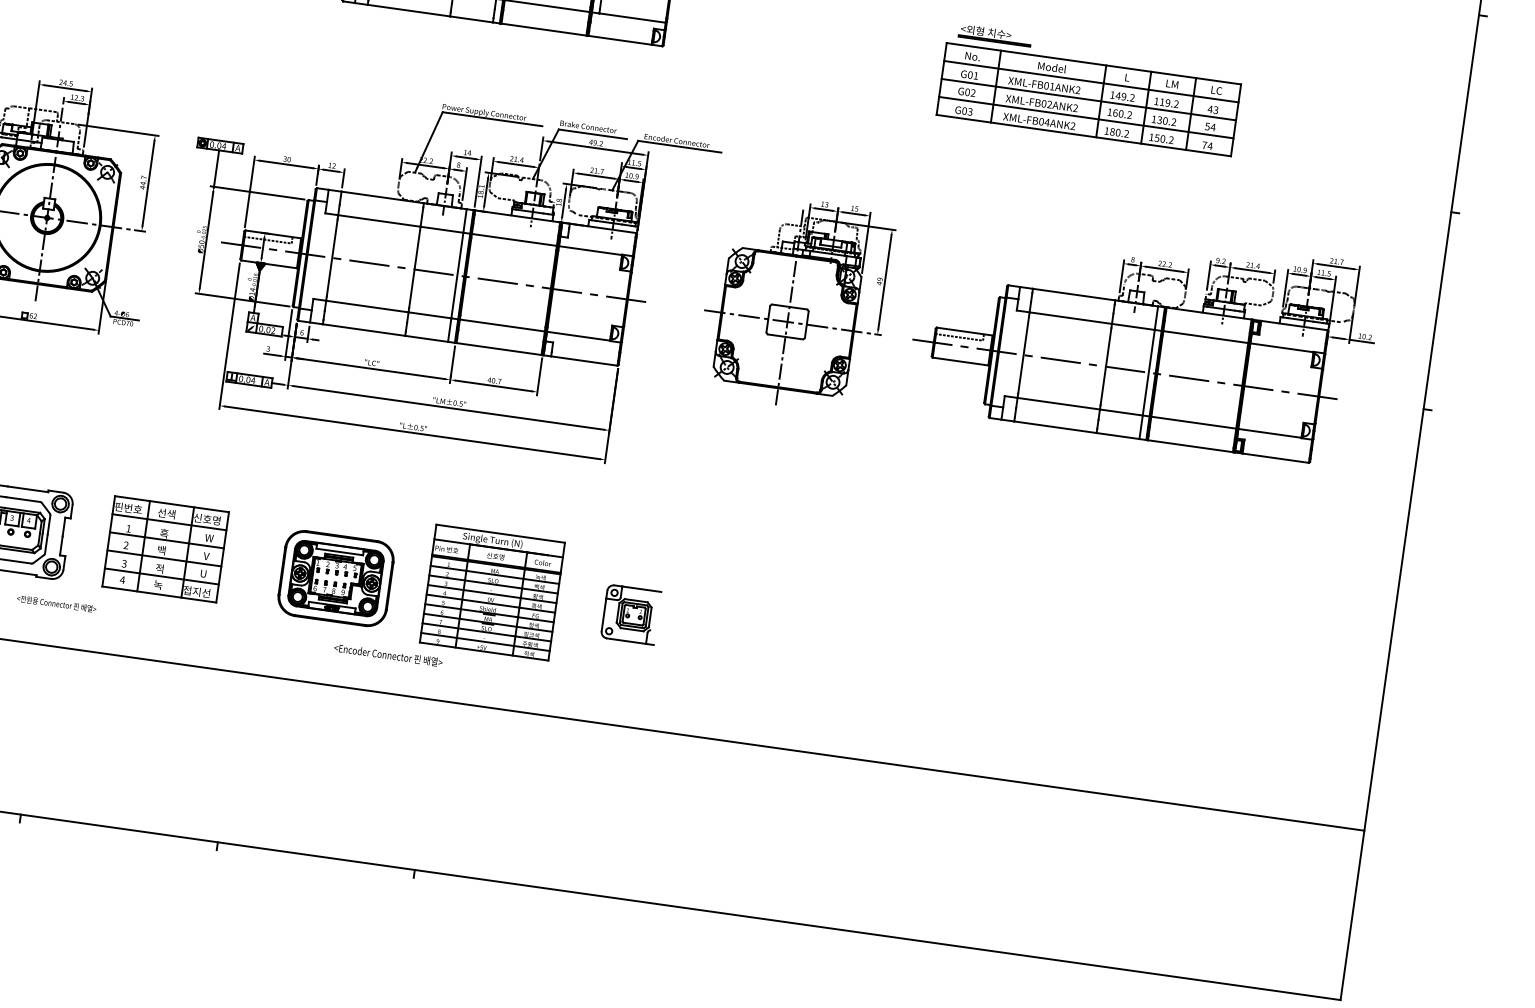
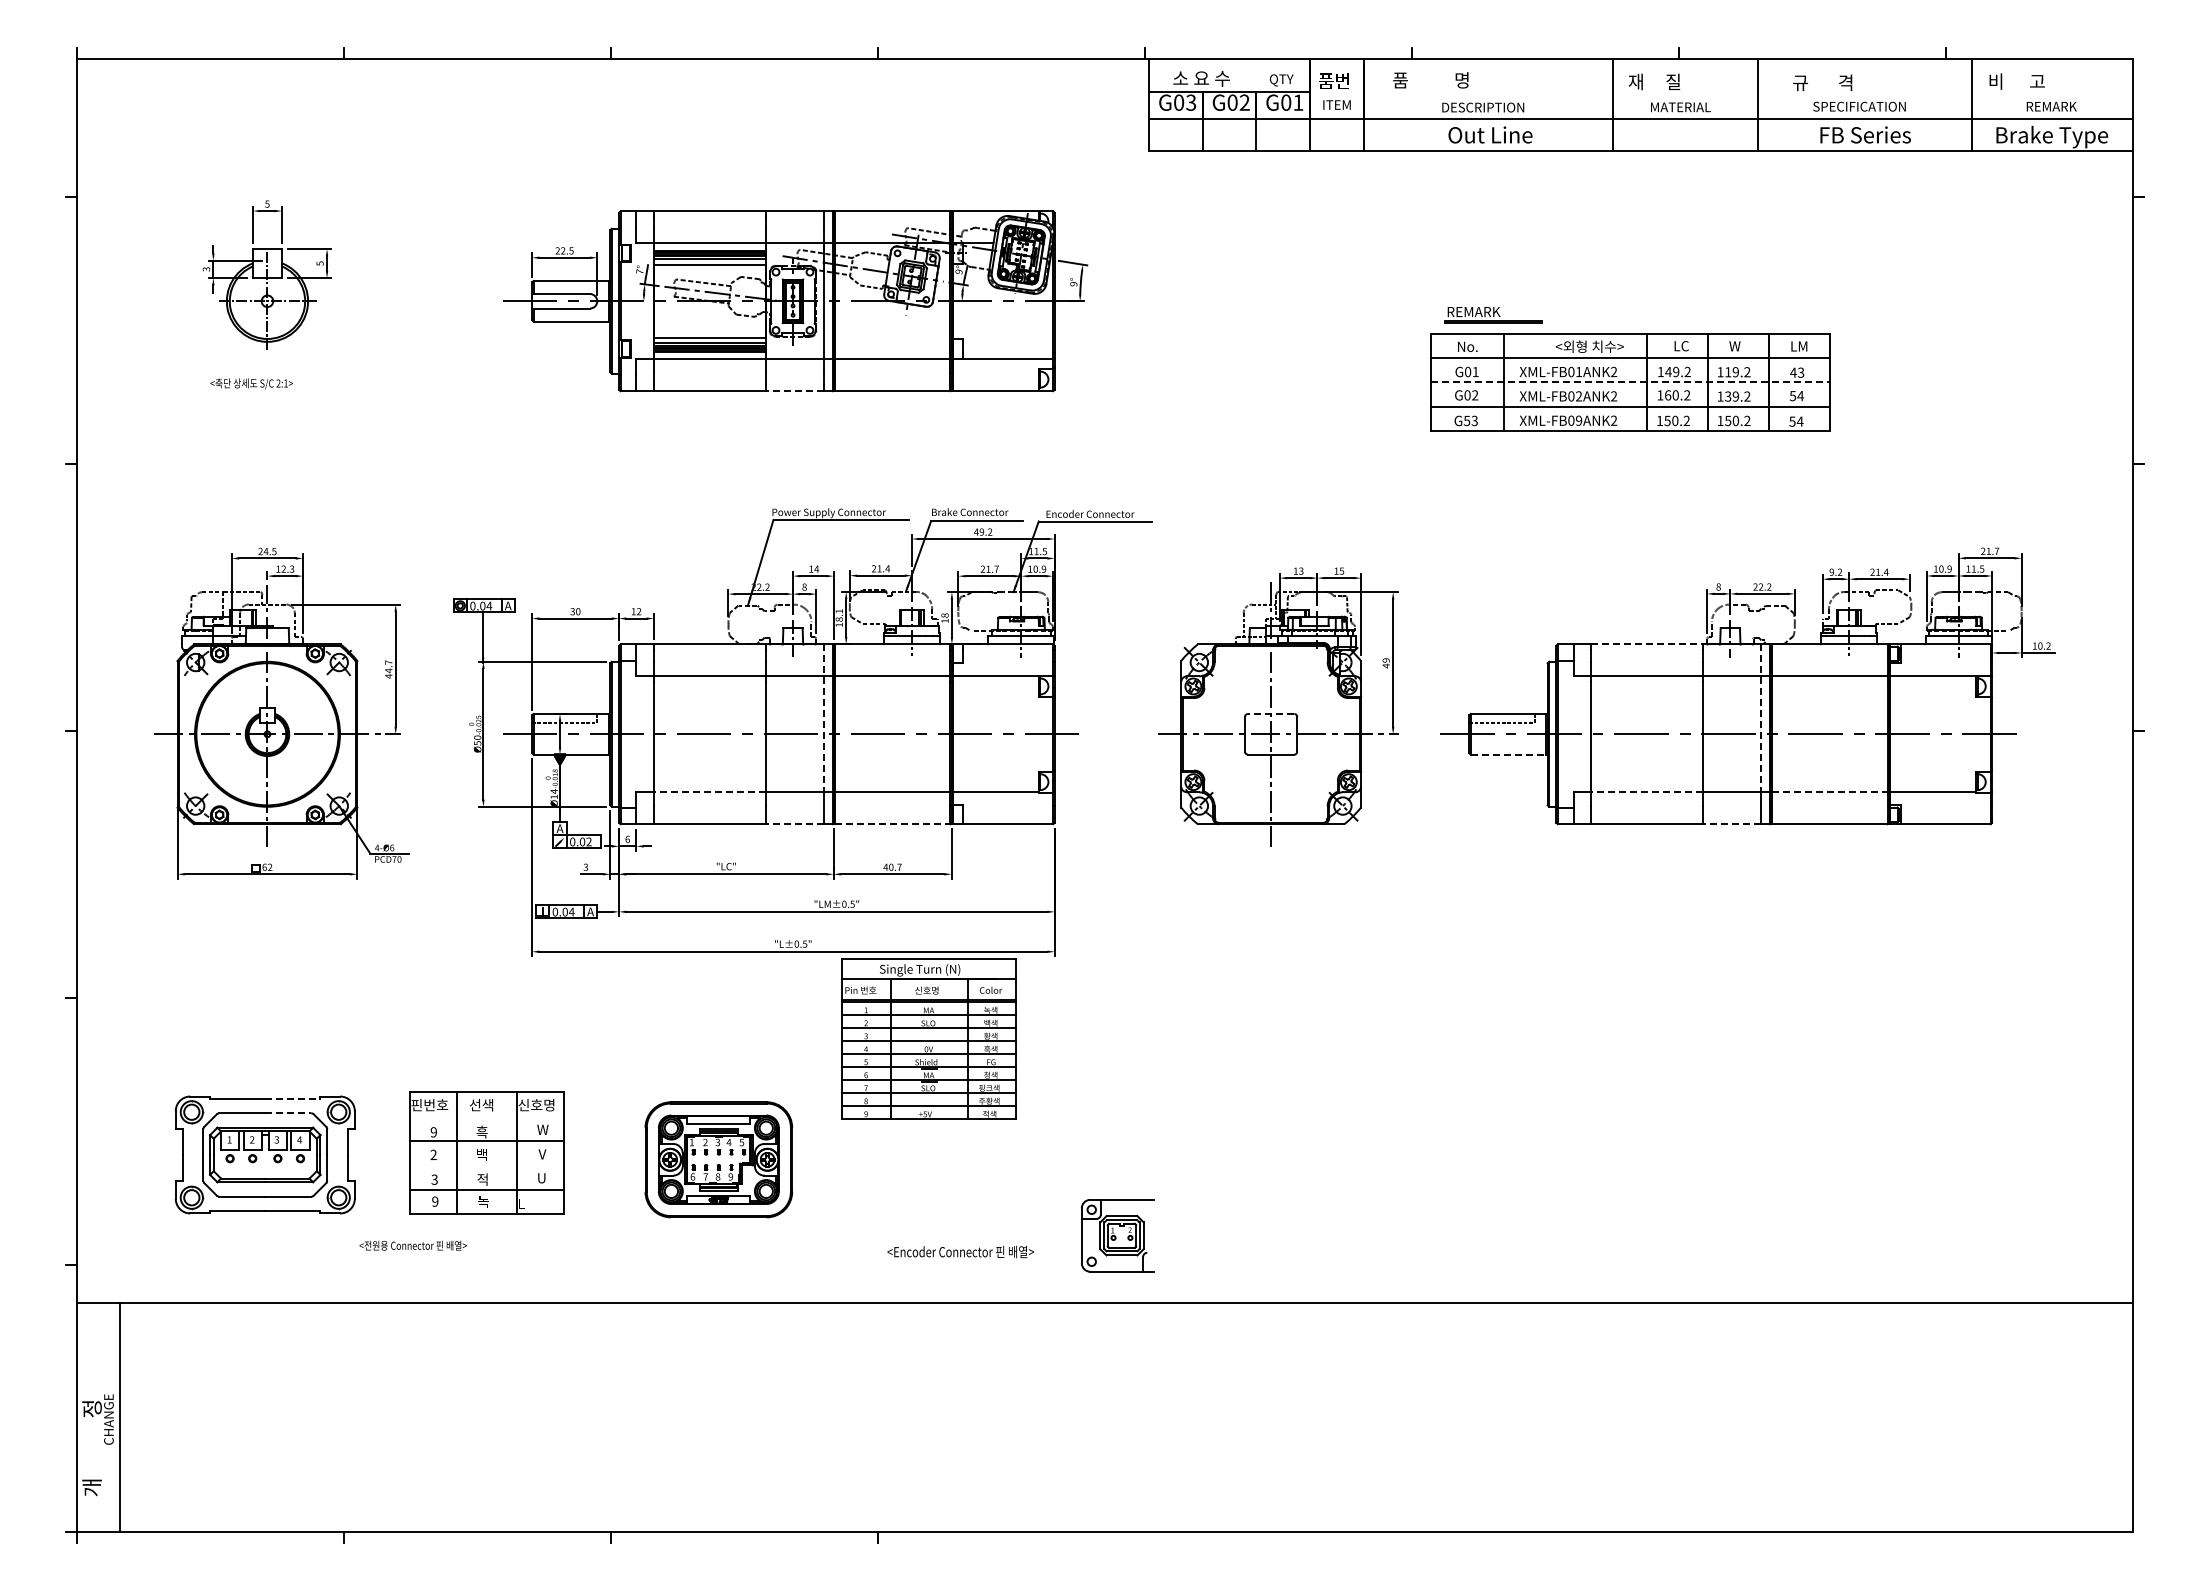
line: (471, 19) -> (794, 391), solid -> dashed
text: (986, 31) -> (1481, 311), <외형 치수> -> REMARK
text: (1062, 68) -> (1589, 346), Model -> <외형 치수>
text: (1130, 78) -> (1681, 346), L -> LC
text: (1171, 84) -> (1737, 346), LM -> W
text: (1219, 90) -> (1802, 346), LC -> LM
line: (1089, 99) -> (1630, 382), solid -> dashed
text: (964, 110) -> (1467, 420), G03 -> G53
text: (1165, 120) -> (1735, 396), 130.2 -> 139.2
text: (1046, 122) -> (1578, 420), XML-FB04ANK2 -> XML-FB09ANK2
text: (1112, 131) -> (1667, 420), 180.2 -> 150.2
text: (1204, 145) -> (1792, 421), 74 -> 54
line: (458, 263) -> (823, 718), solid -> dashed
line: (1073, 294) -> (1646, 644), solid -> dashed
line: (367, 306) -> (709, 792), solid -> dashed
line: (789, 307) -> (1270, 714), solid -> dashed
line: (426, 339) -> (794, 824), solid -> dashed
line: (498, 349) -> (892, 824), solid -> dashed
line: (960, 361) -> (1508, 754), solid -> dashed
line: (1150, 361) -> (1760, 718), solid -> dashed
line: (1058, 403) -> (1646, 792), solid -> dashed
line: (1194, 422) -> (1830, 792), solid -> dashed
line: (1117, 436) -> (1731, 824), solid -> dashed
line: (28, 489) -> (293, 1098), solid -> dashed
line: (23, 499) -> (288, 1113), solid -> dashed
line: (169, 522) -> (486, 1116), removed
text: (128, 528) -> (433, 1132), 1 -> 9
line: (164, 558) -> (486, 1165), removed
text: (121, 579) -> (434, 1201), 4 -> 9
text: (197, 591) -> (536, 1203), 접지선 -> L
part: (491, 591) -> (928, 1038), moved
text: (56, 603) -> (412, 1245), moved
part: (630, 614) -> (1117, 1235), moved
text: (388, 654) -> (960, 1251), moved

